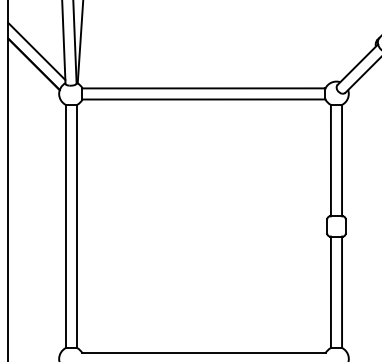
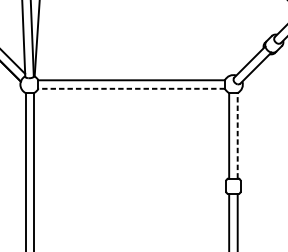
line: (203, 99) -> (131, 88), solid -> dashed
line: (342, 160) -> (238, 135), solid -> dashed

